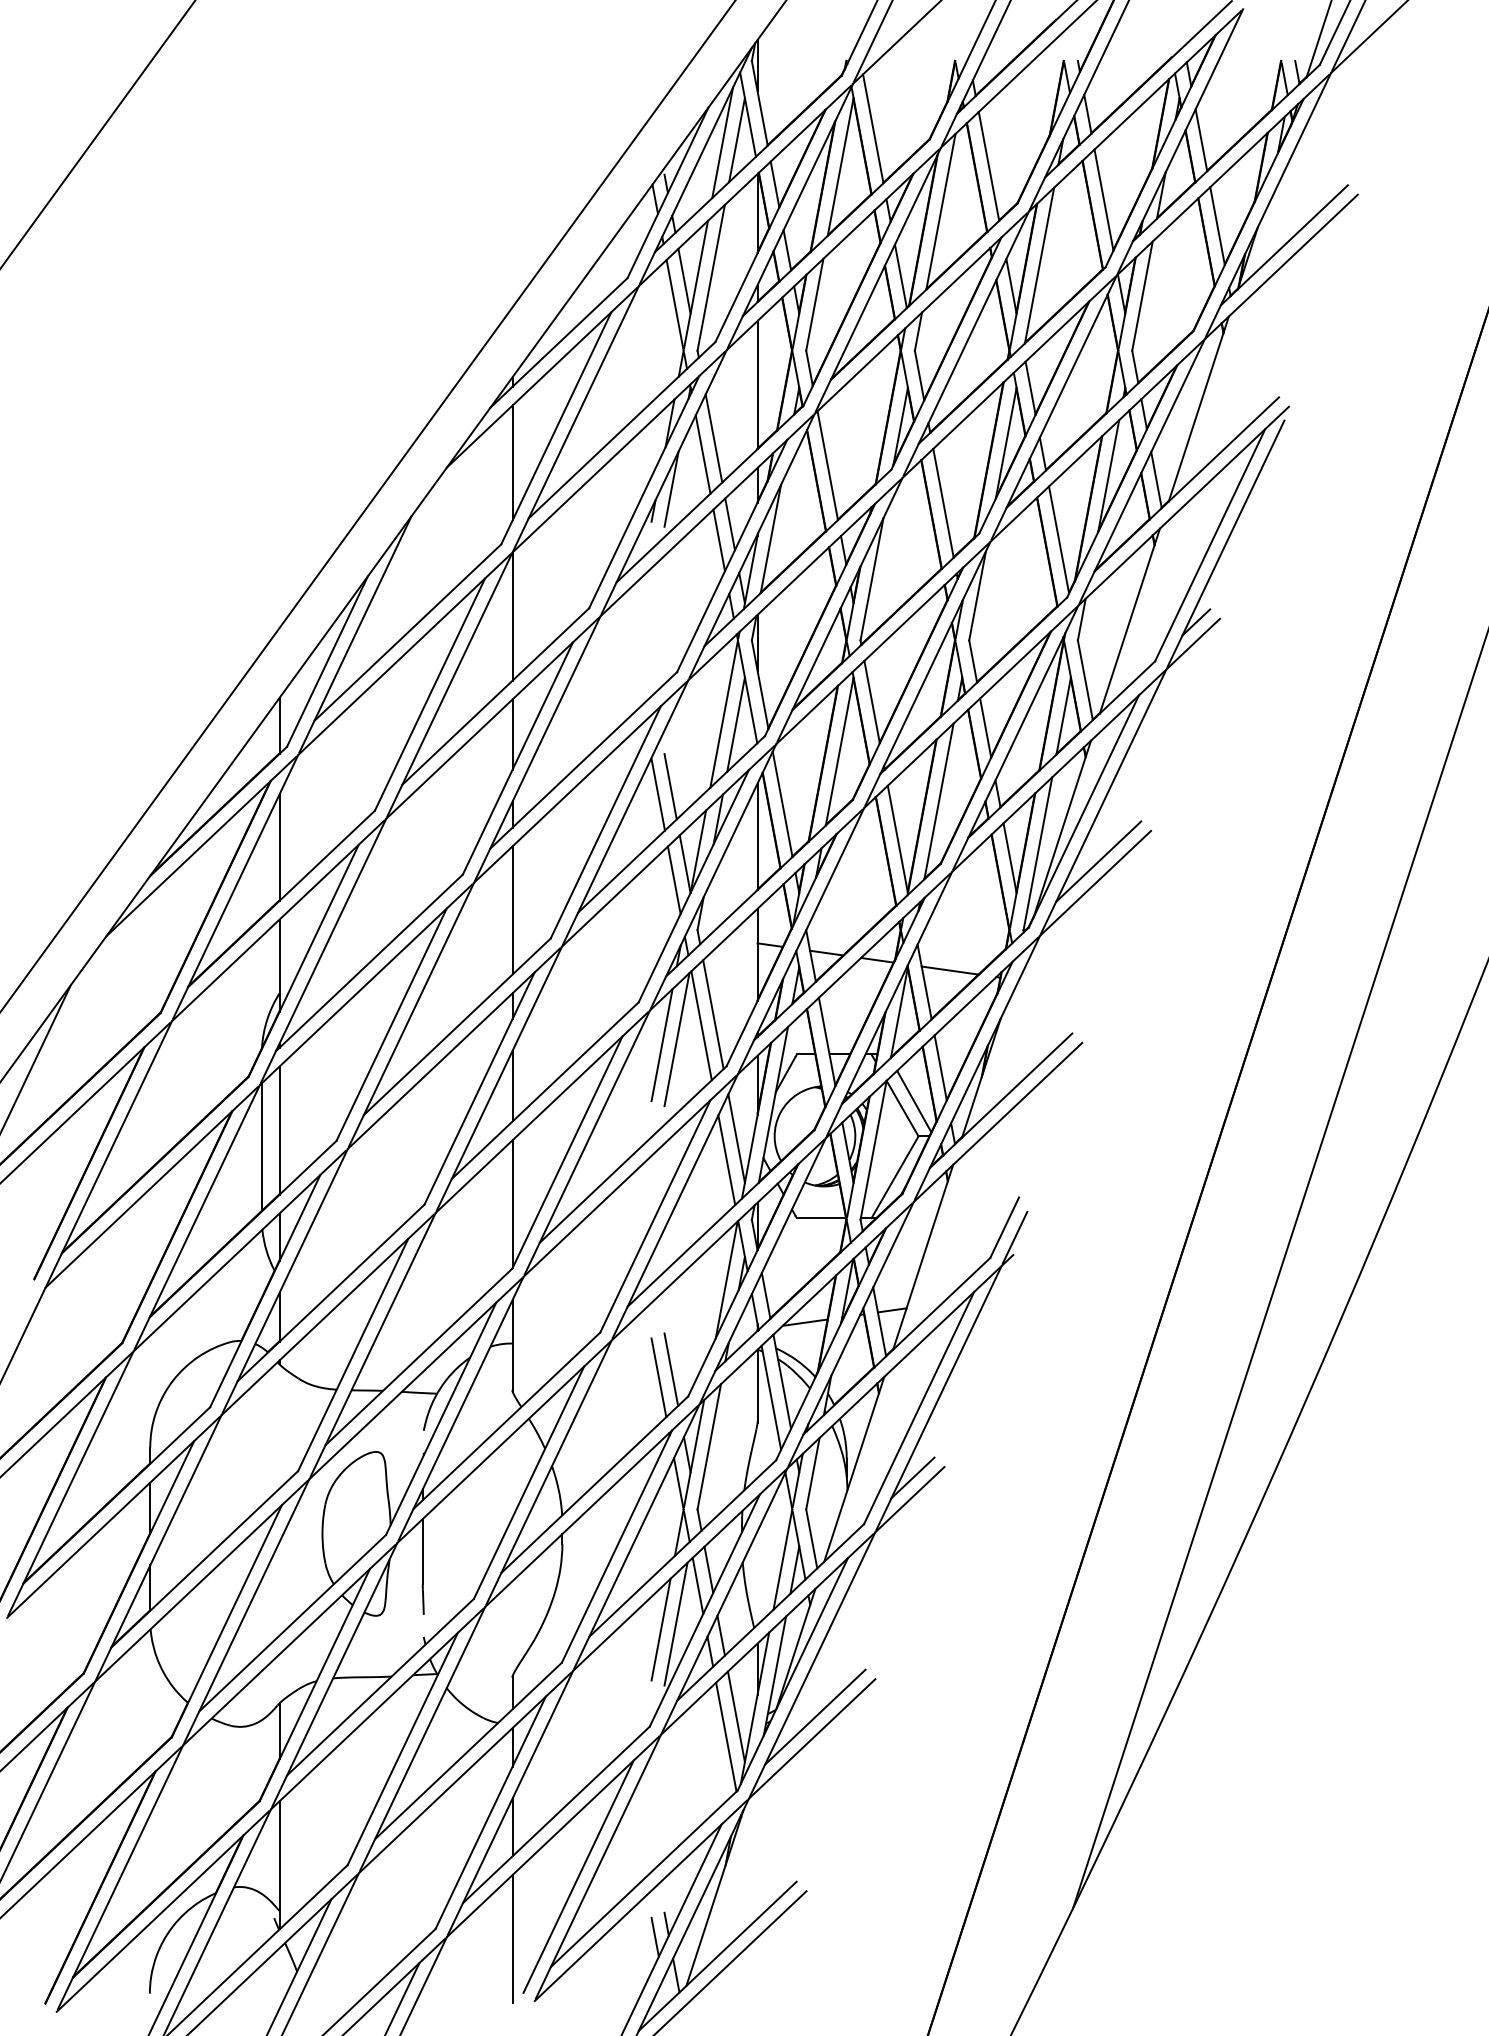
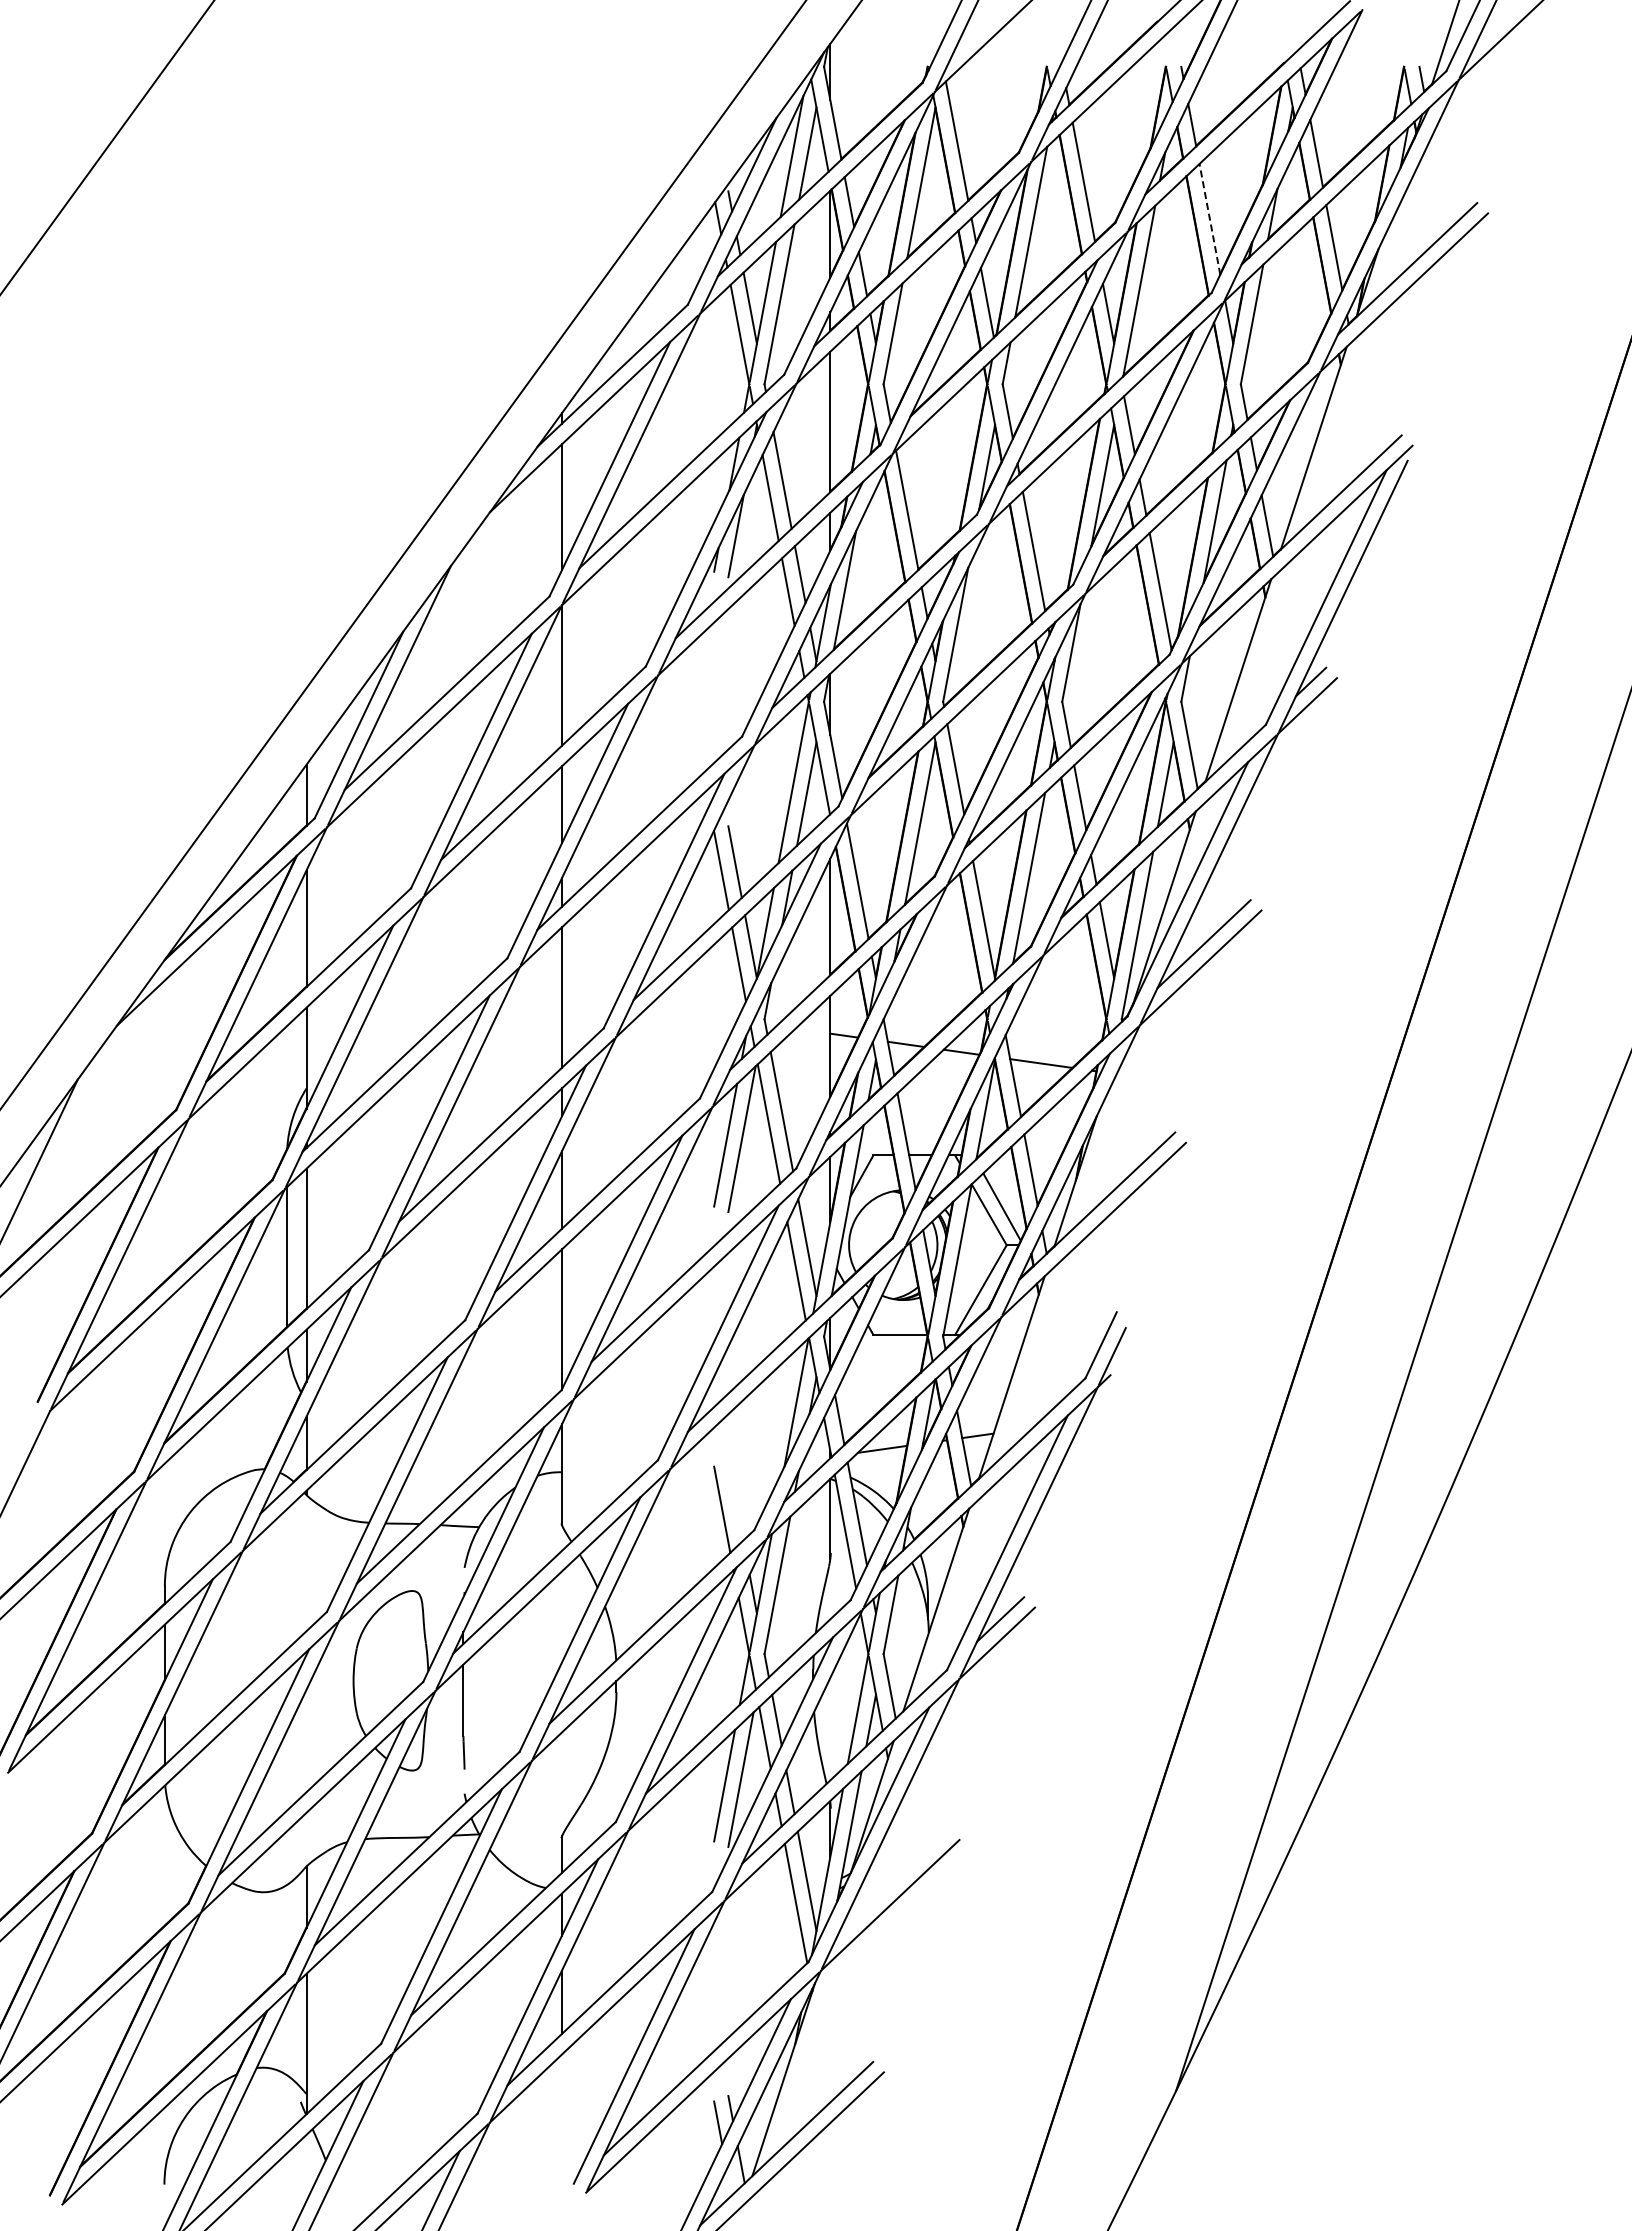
line: (1103, 199) -> (1209, 218), solid -> dashed
line: (671, 1369) -> (735, 1500), removed
line: (815, 1717) -> (893, 1881), removed
line: (512, 1938) -> (561, 2124), removed

